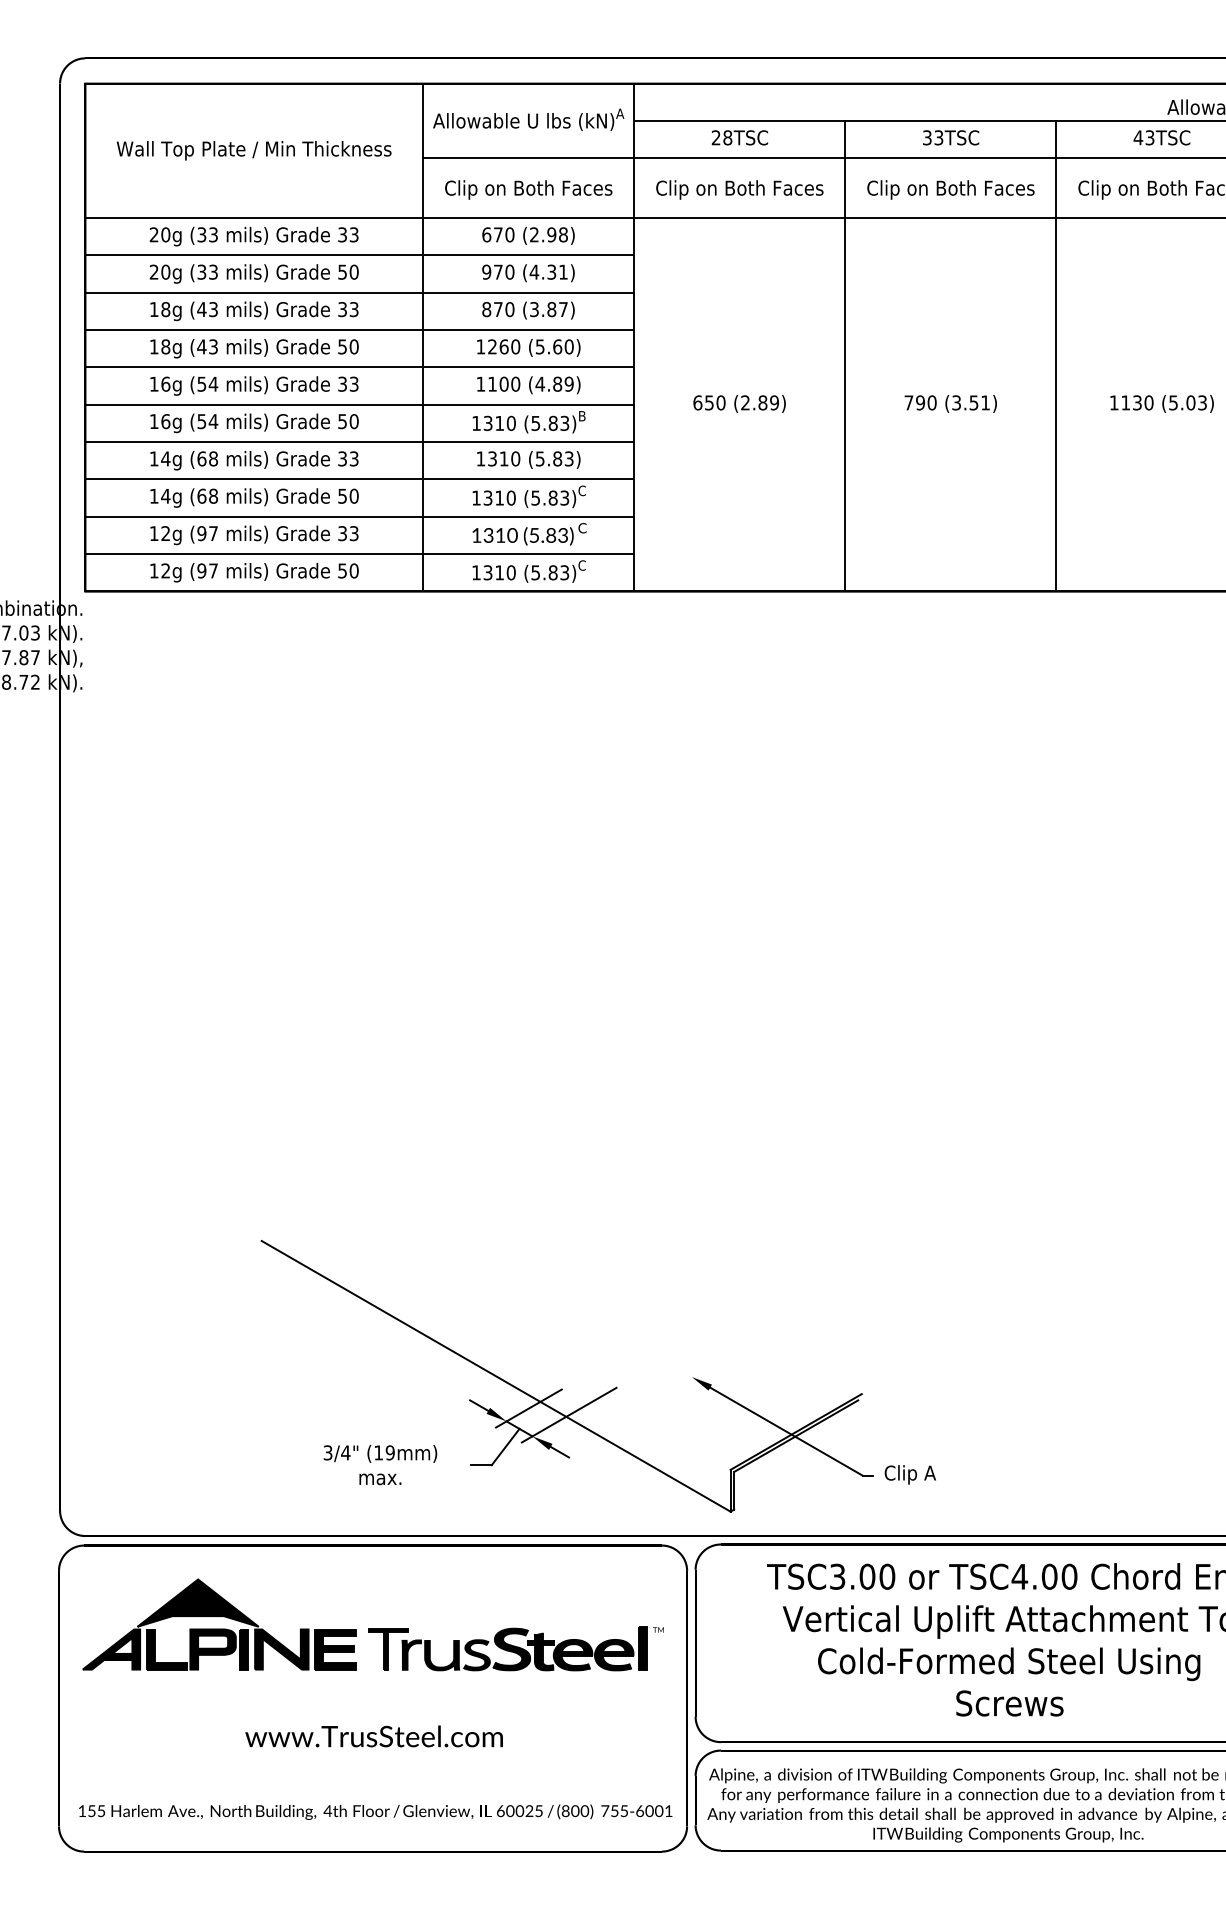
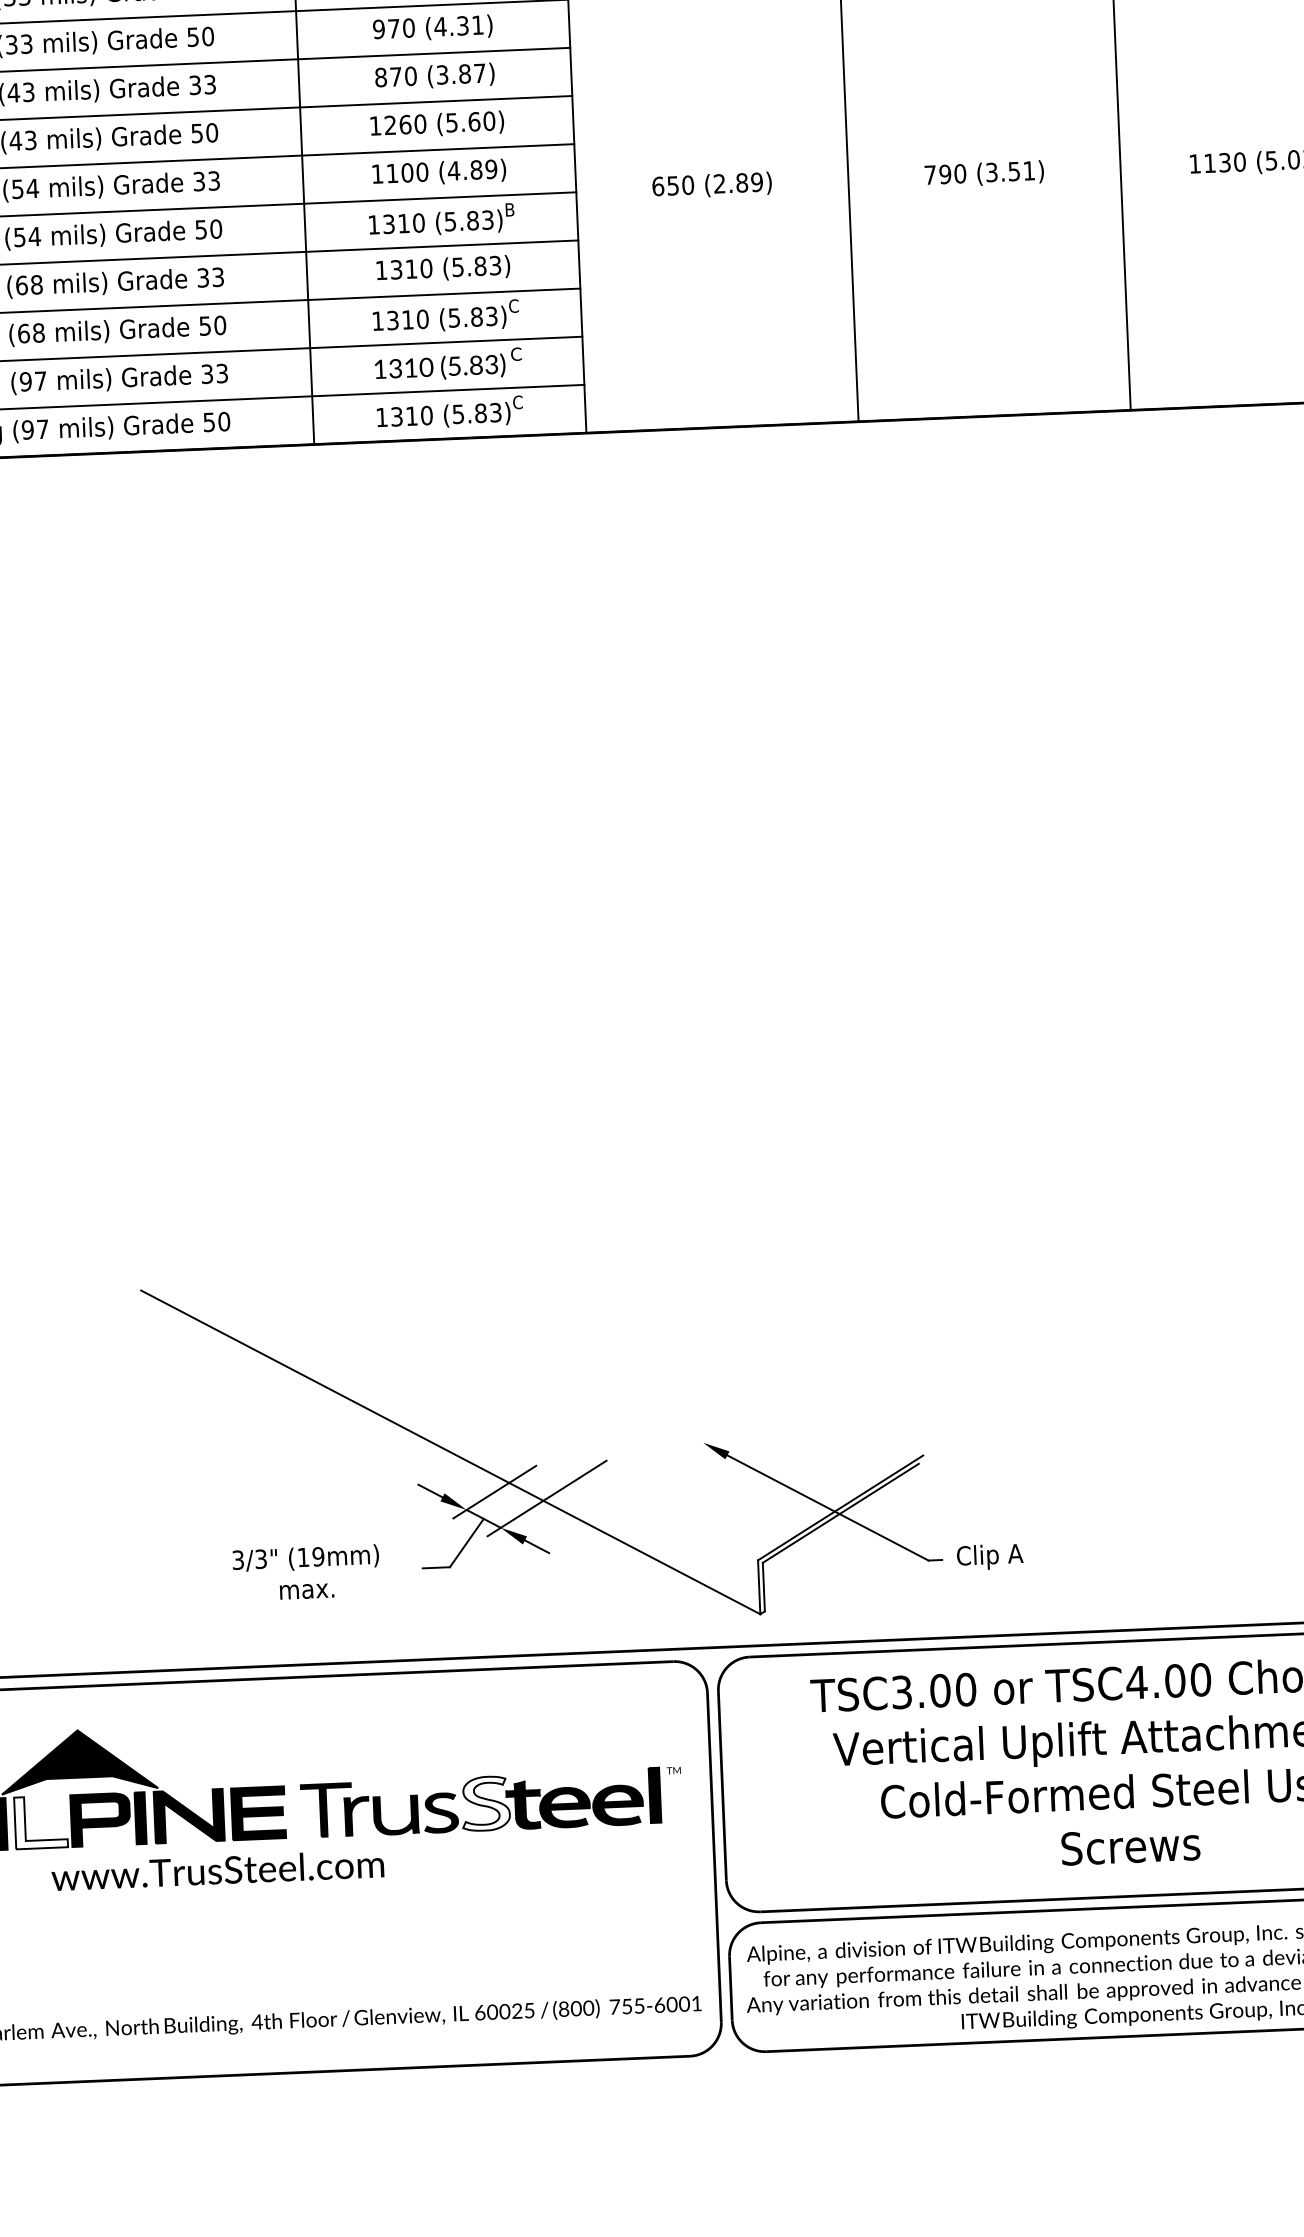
text: (345, 1452) -> (260, 1558), 3/4" -> 3/3"
fill: (166, 1649) -> (40, 1822), removed
fill: (511, 1649) -> (485, 1803), removed
text: (373, 1736) -> (216, 1870), moved

